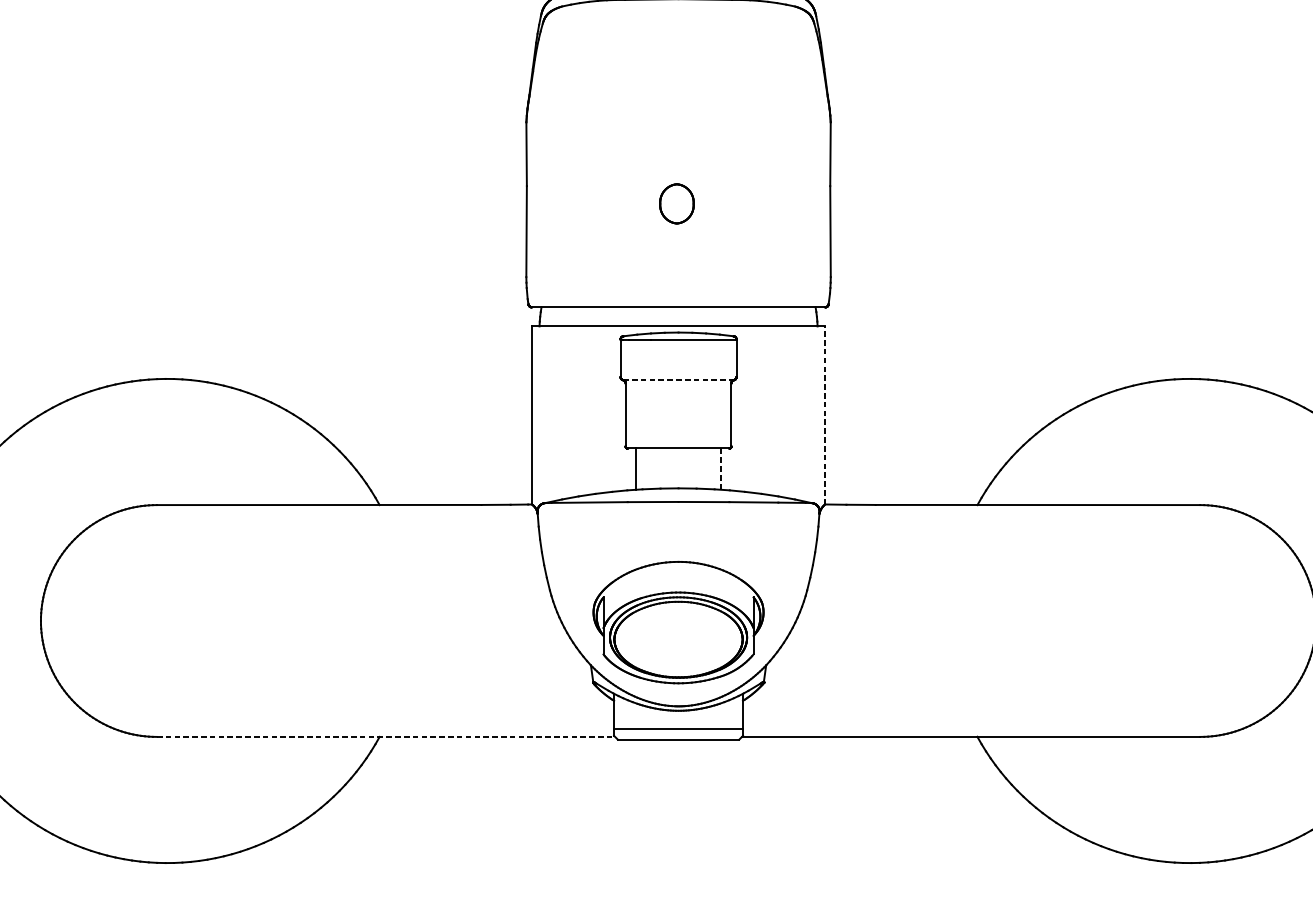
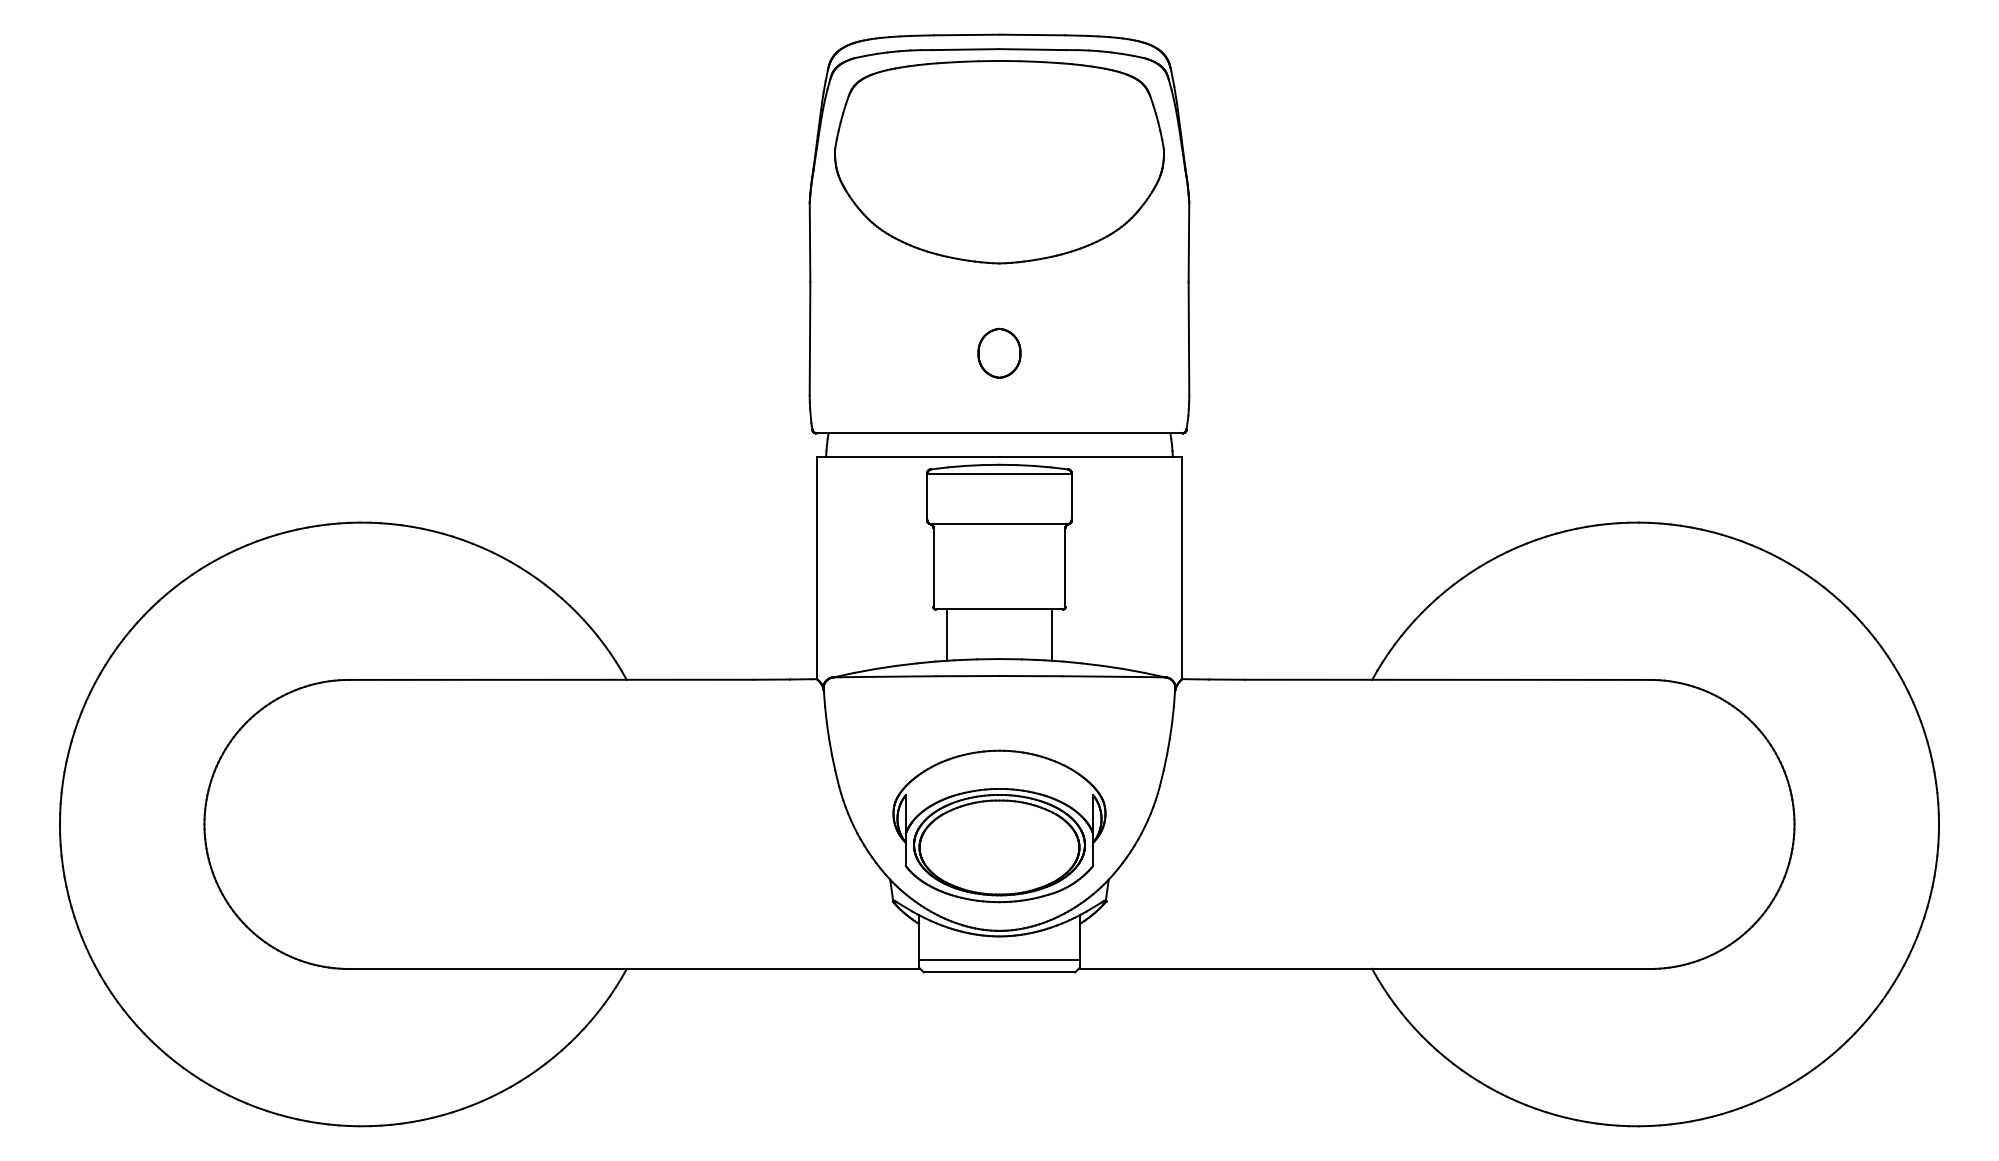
part: (678, 90) -> (999, 162), added
part: (676, 203) -> (999, 352), moved
line: (678, 380) -> (999, 524), dashed -> solid
line: (825, 414) -> (1182, 567), dashed -> solid
line: (721, 469) -> (1052, 635), dashed -> solid
line: (385, 736) -> (634, 968), dashed -> solid

